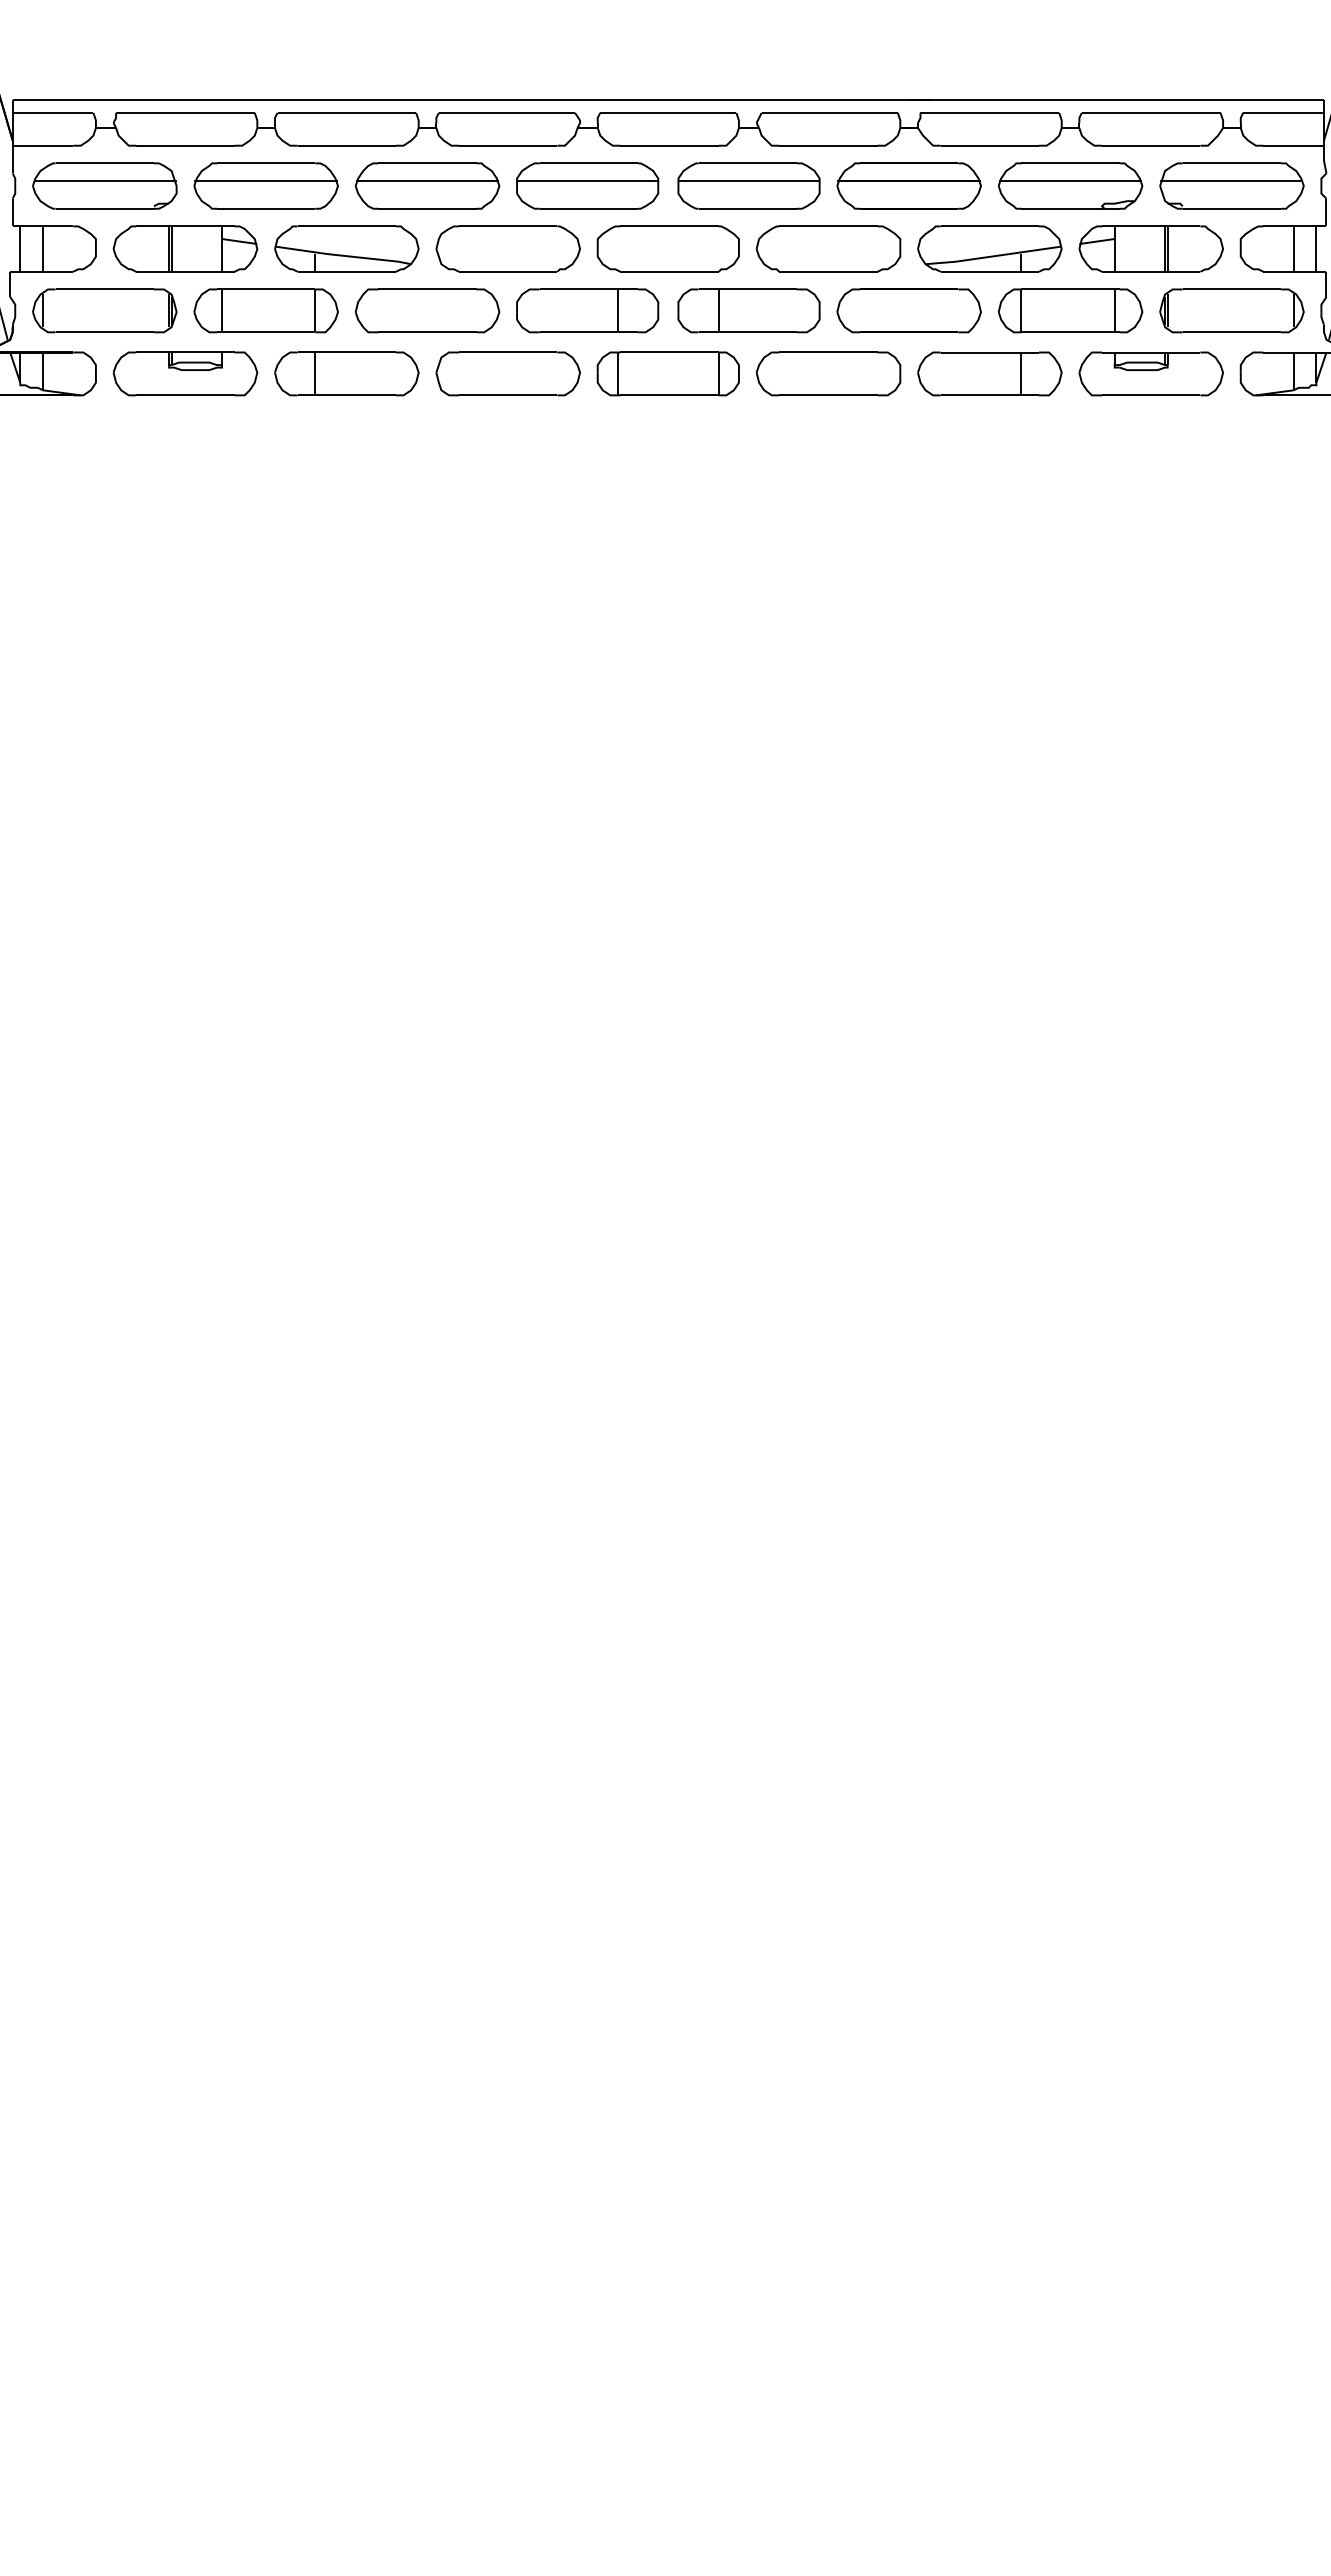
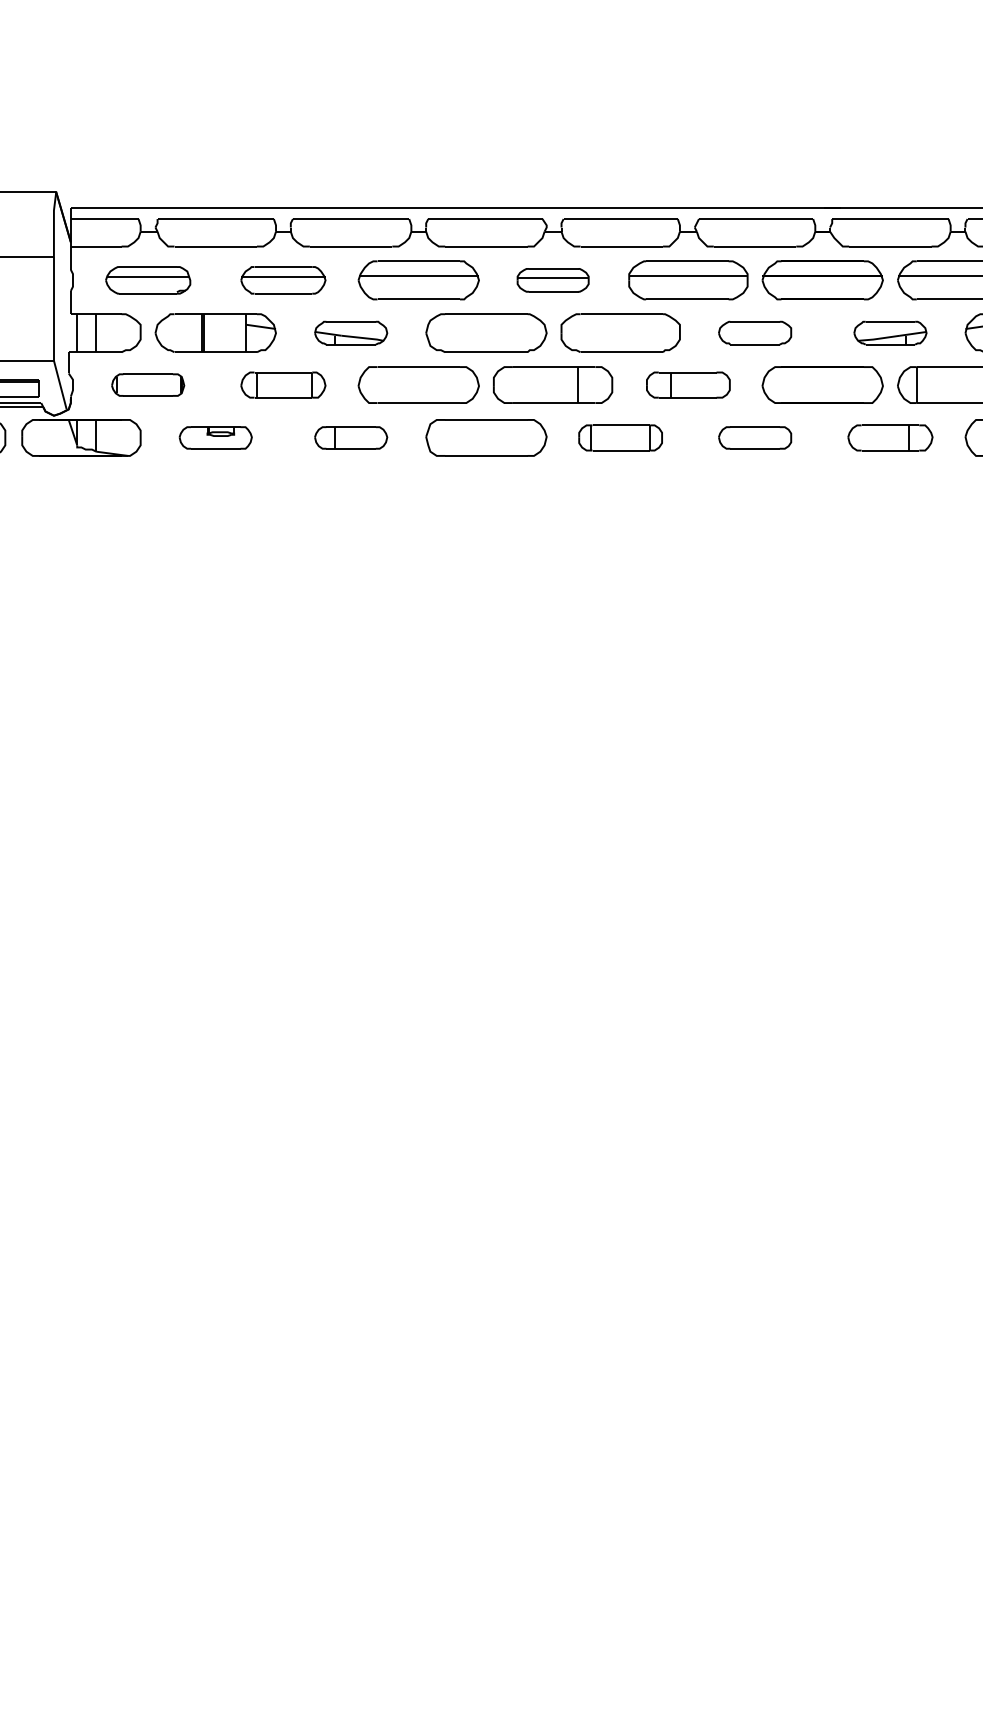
part: (104, 185) -> (147, 279), size x0.7
part: (265, 185) -> (282, 279), size x0.7
part: (587, 185) -> (552, 279), size x0.6
part: (346, 248) -> (350, 332), size x0.6
part: (828, 248) -> (755, 332), size x0.6
part: (989, 248) -> (890, 332), size x0.6
part: (104, 310) -> (147, 384), size x0.6
part: (265, 310) -> (282, 384), size x0.7
part: (748, 310) -> (687, 384), size x0.7
part: (185, 373) -> (215, 437), size x0.6
part: (346, 373) -> (350, 437), size x0.6
part: (667, 373) -> (620, 437), size x0.7
part: (828, 373) -> (755, 437), size x0.6
part: (989, 373) -> (890, 437), size x0.7

